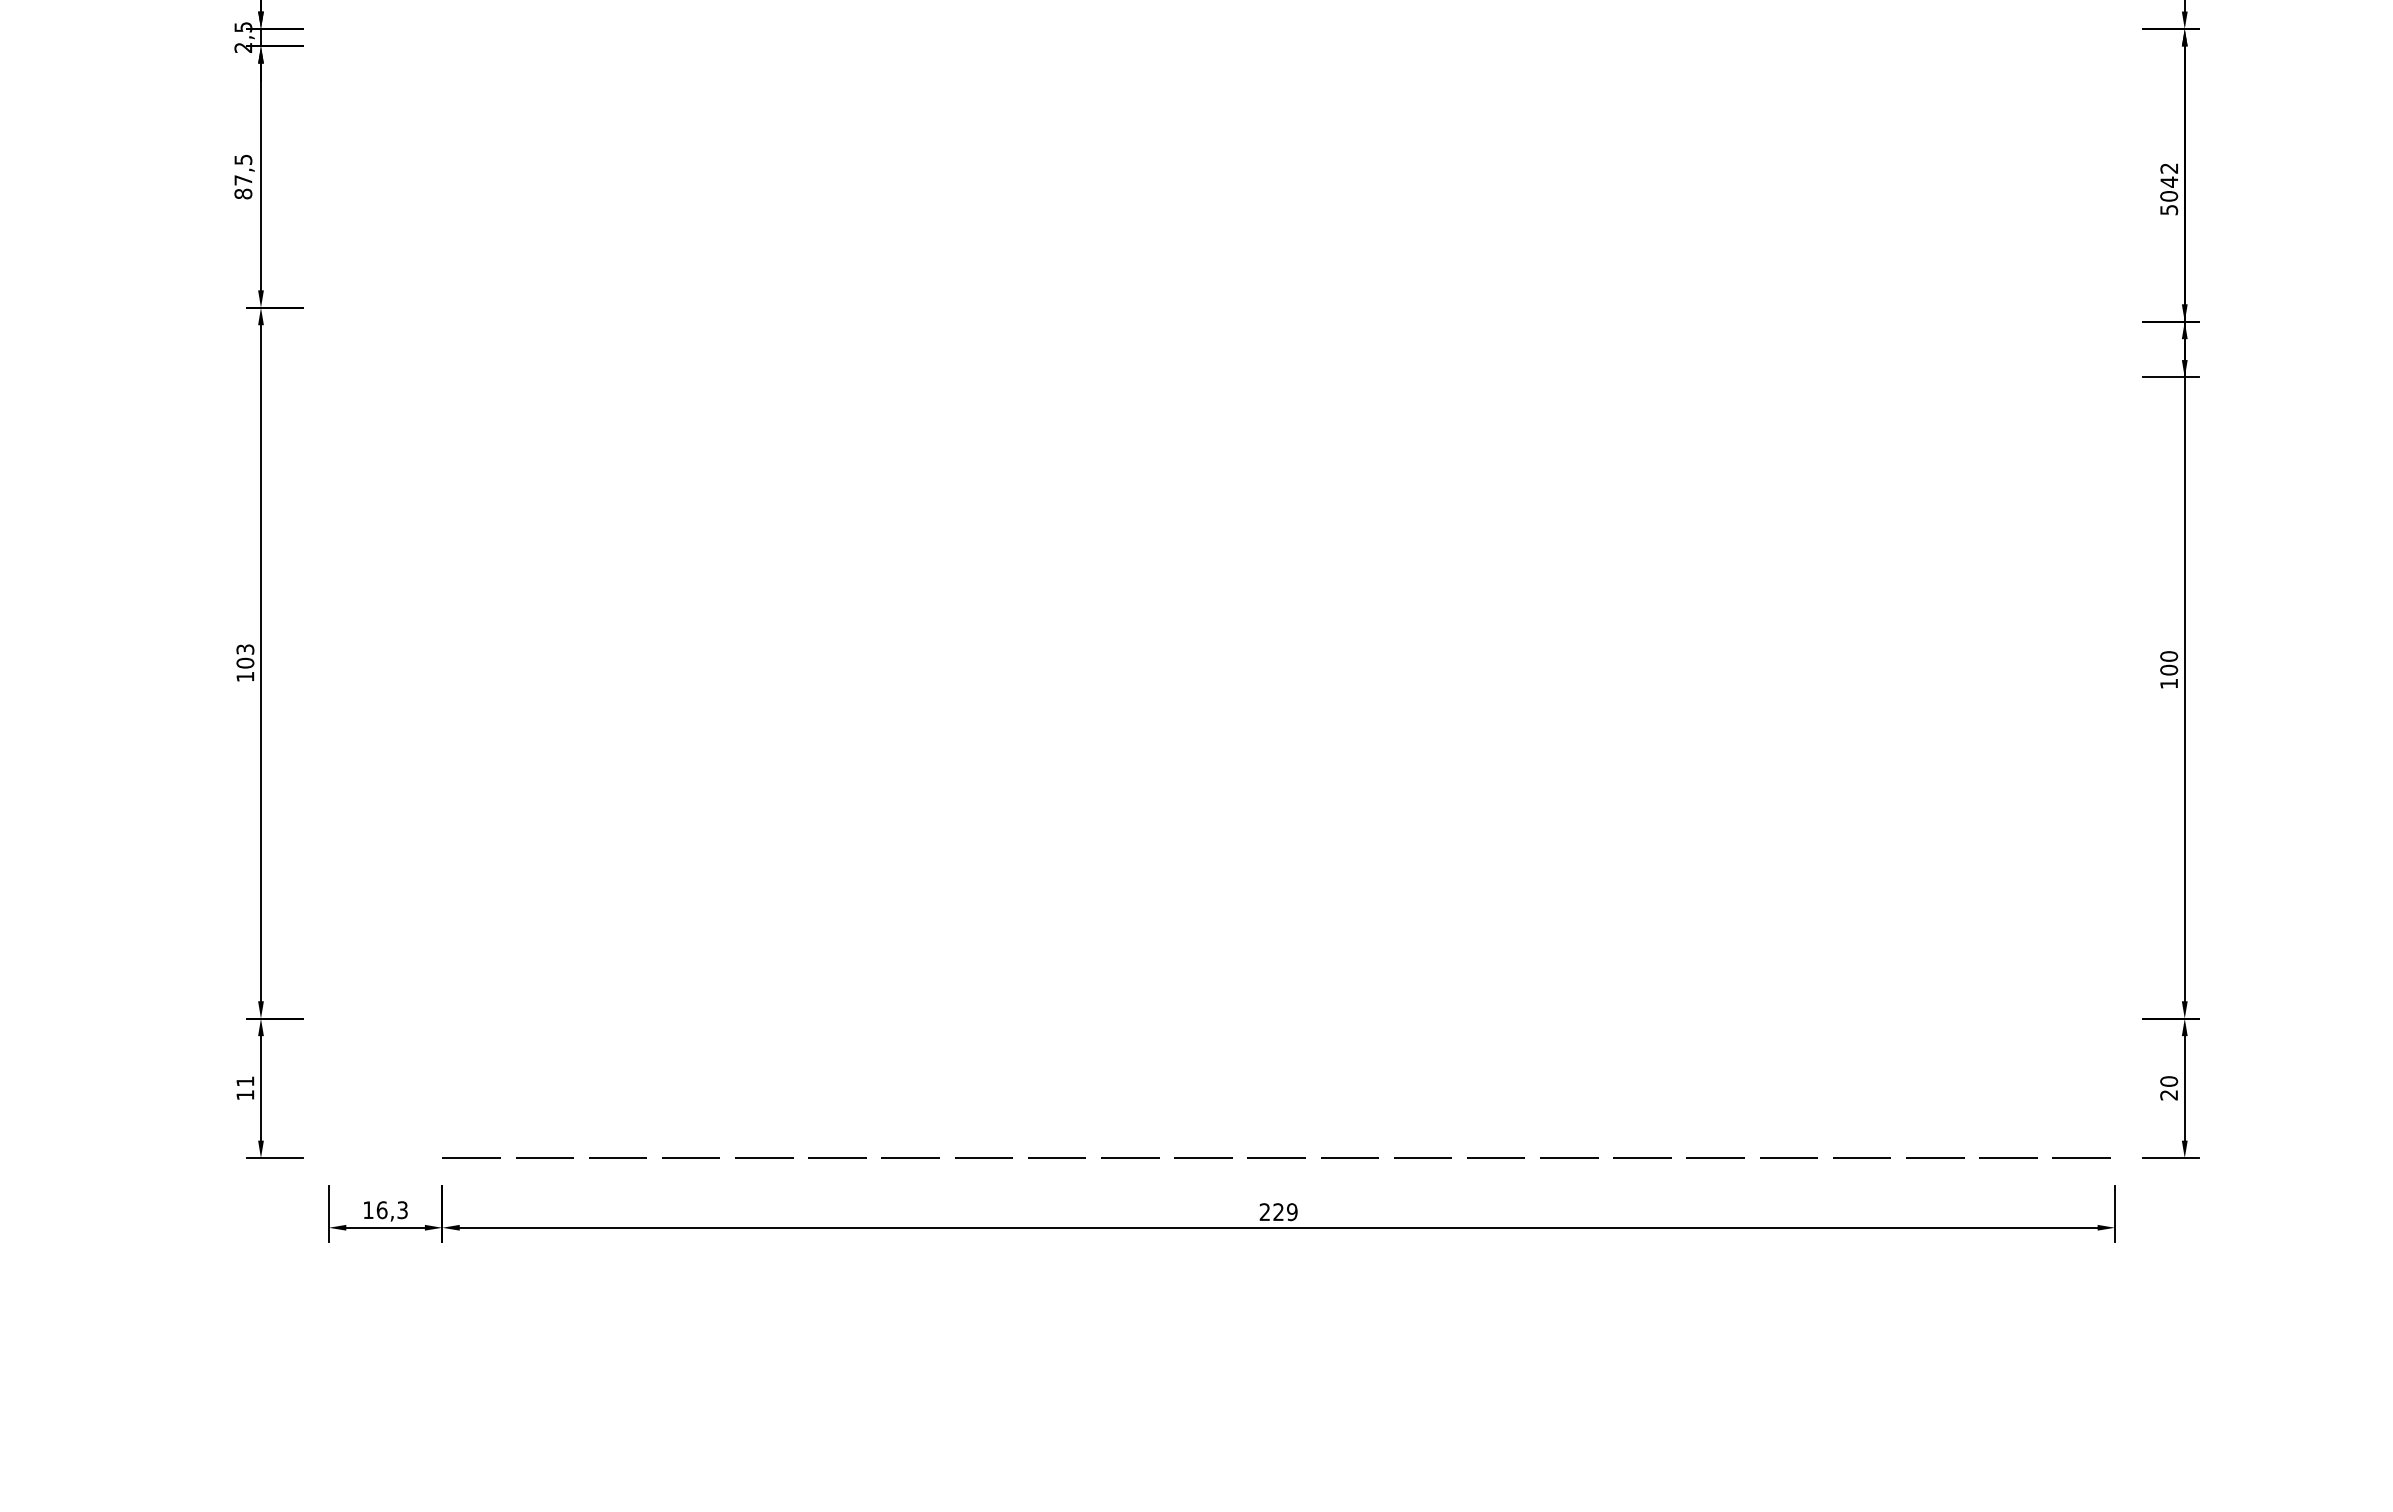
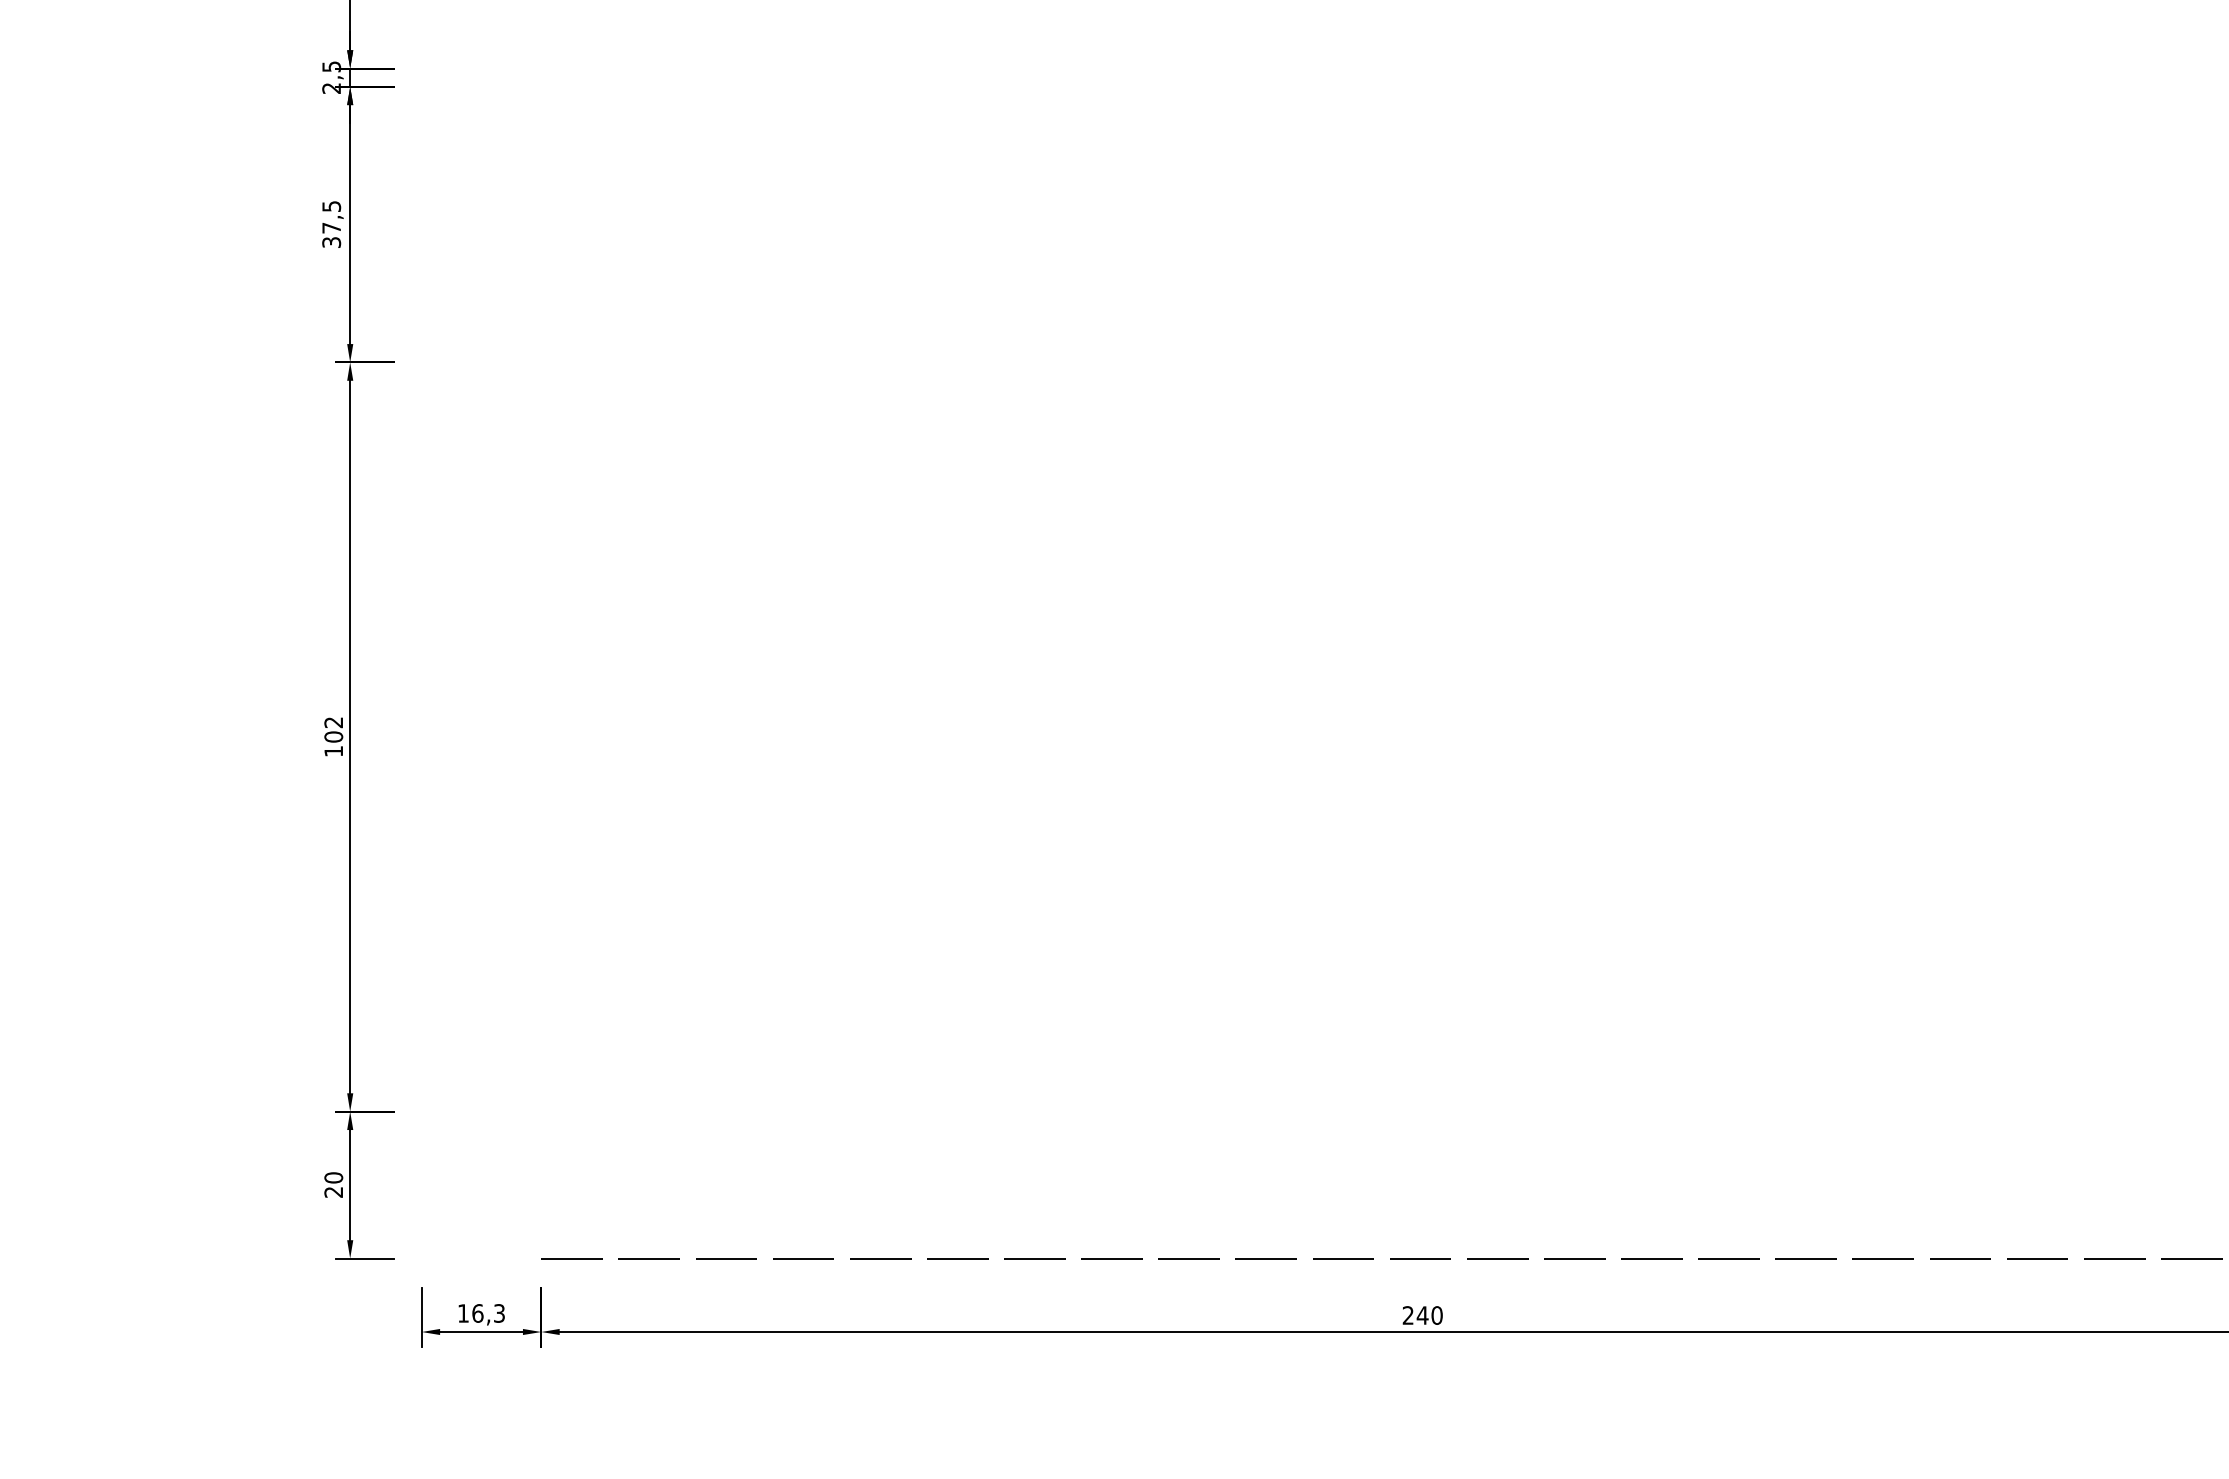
text: (243, 193) -> (331, 241), 87,5 -> 37,5
text: (245, 649) -> (333, 722), 103 -> 102
text: (245, 1088) -> (333, 1185), 11 -> 20
text: (1285, 1212) -> (1429, 1315), 229 -> 240

